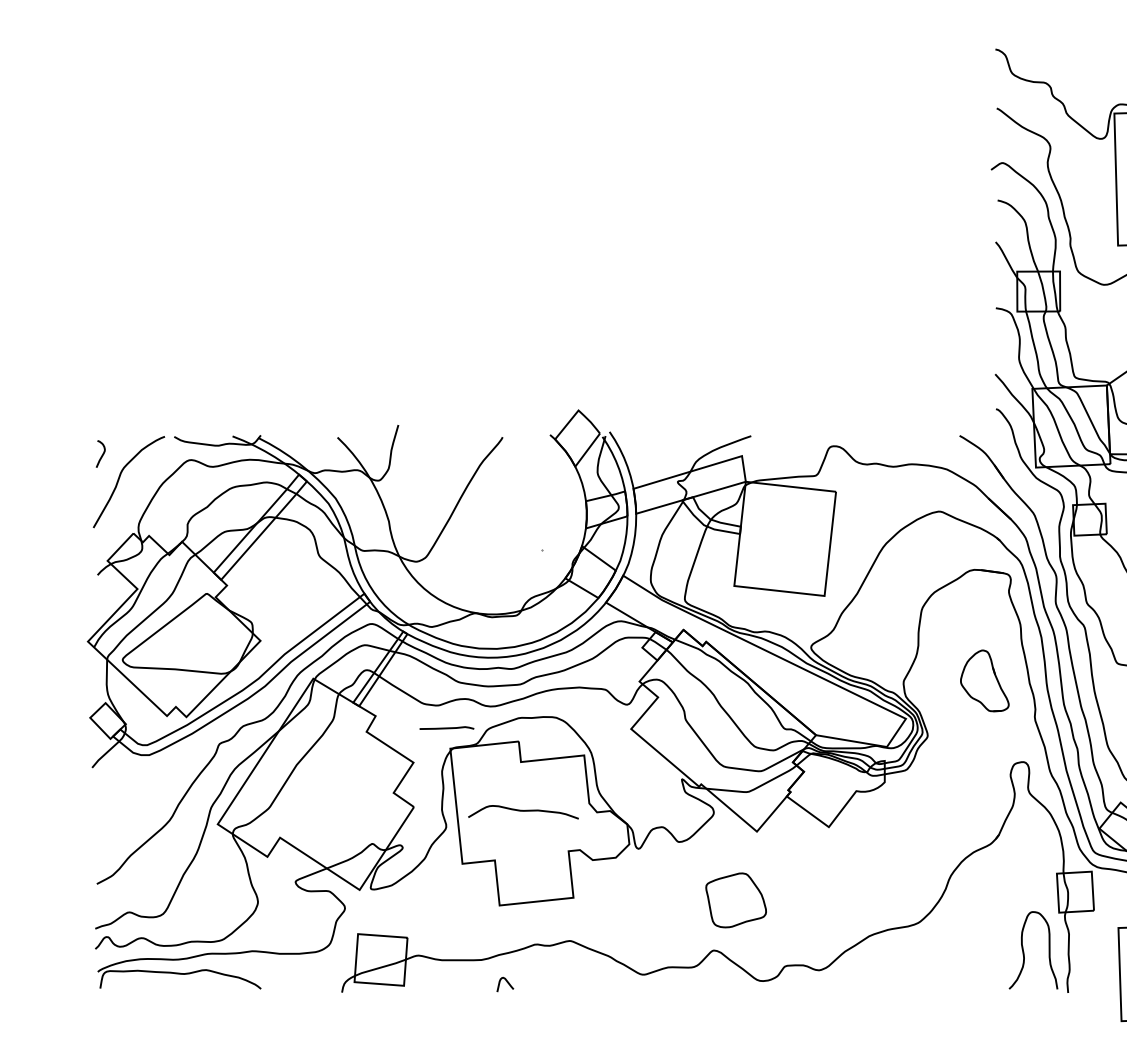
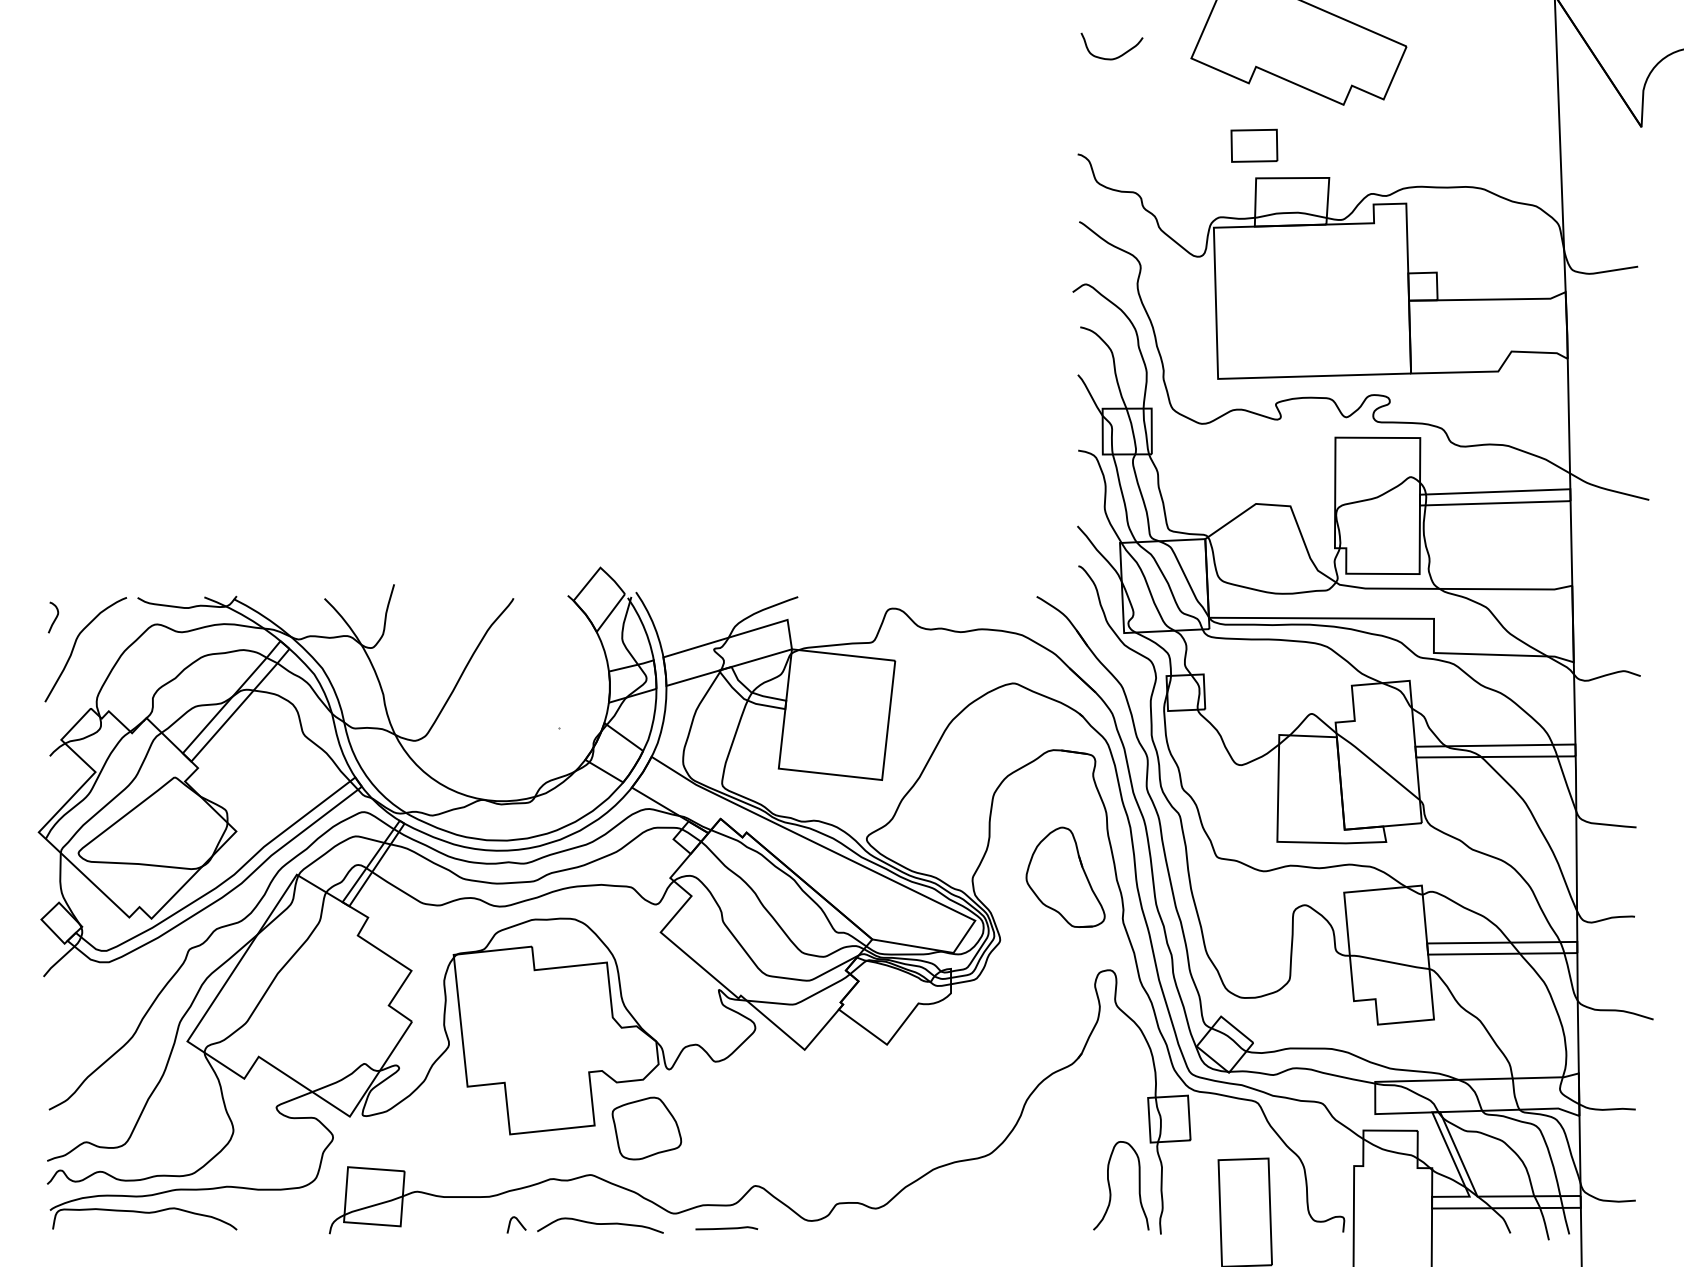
part: (984, 680) -> (1065, 876), size x1.43
curve: (446, 728) -> (726, 1228), moved
curve: (523, 811) -> (600, 1224), moved
part: (735, 900) -> (646, 1128), moved

